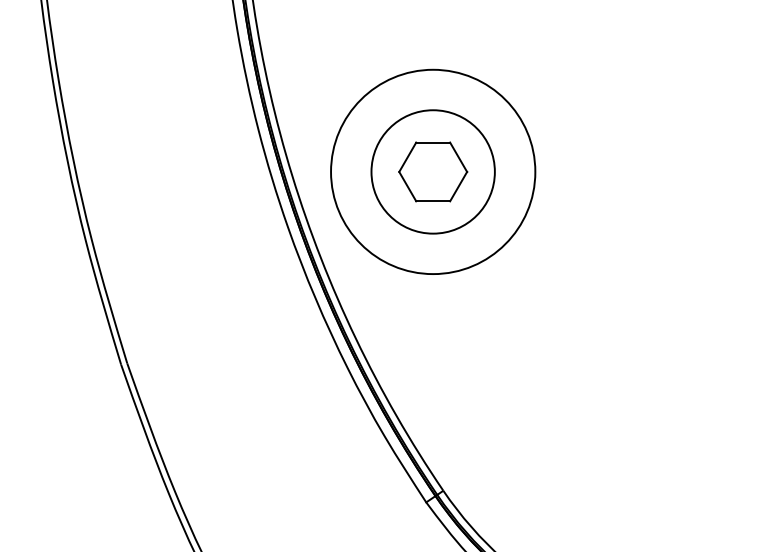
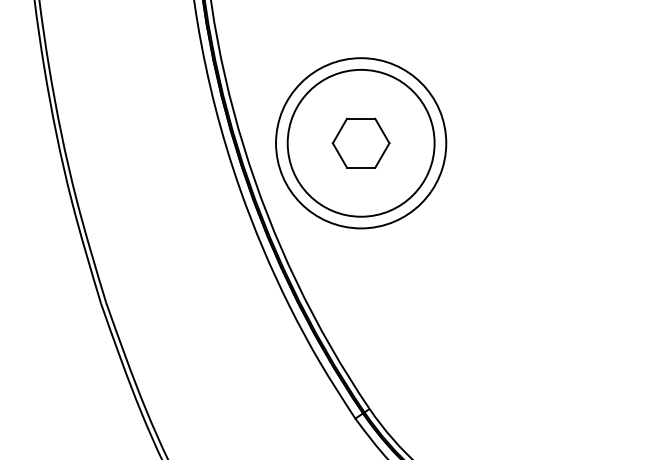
circle: (432, 170) -> (360, 142), size x1.43

